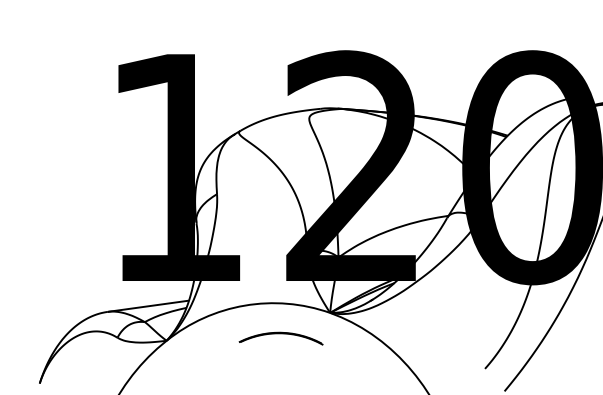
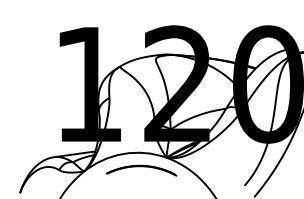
part: (280, 338) -> (141, 170), size x1.67

